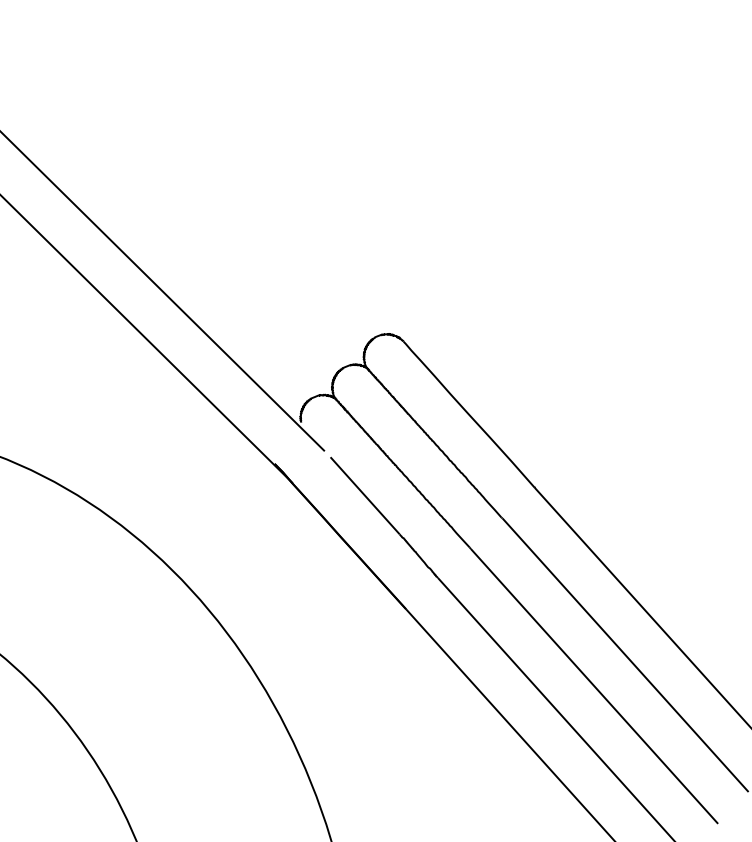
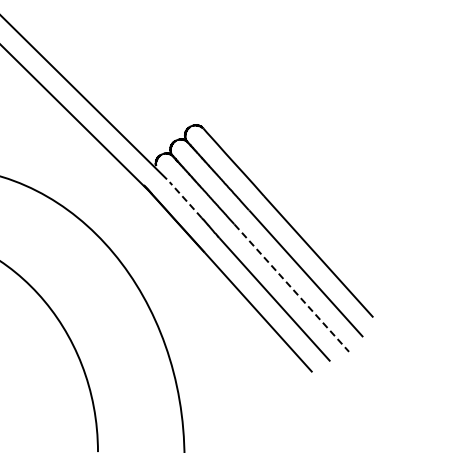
line: (364, 496) -> (185, 200), solid -> dashed
line: (593, 686) -> (291, 288), solid -> dashed

